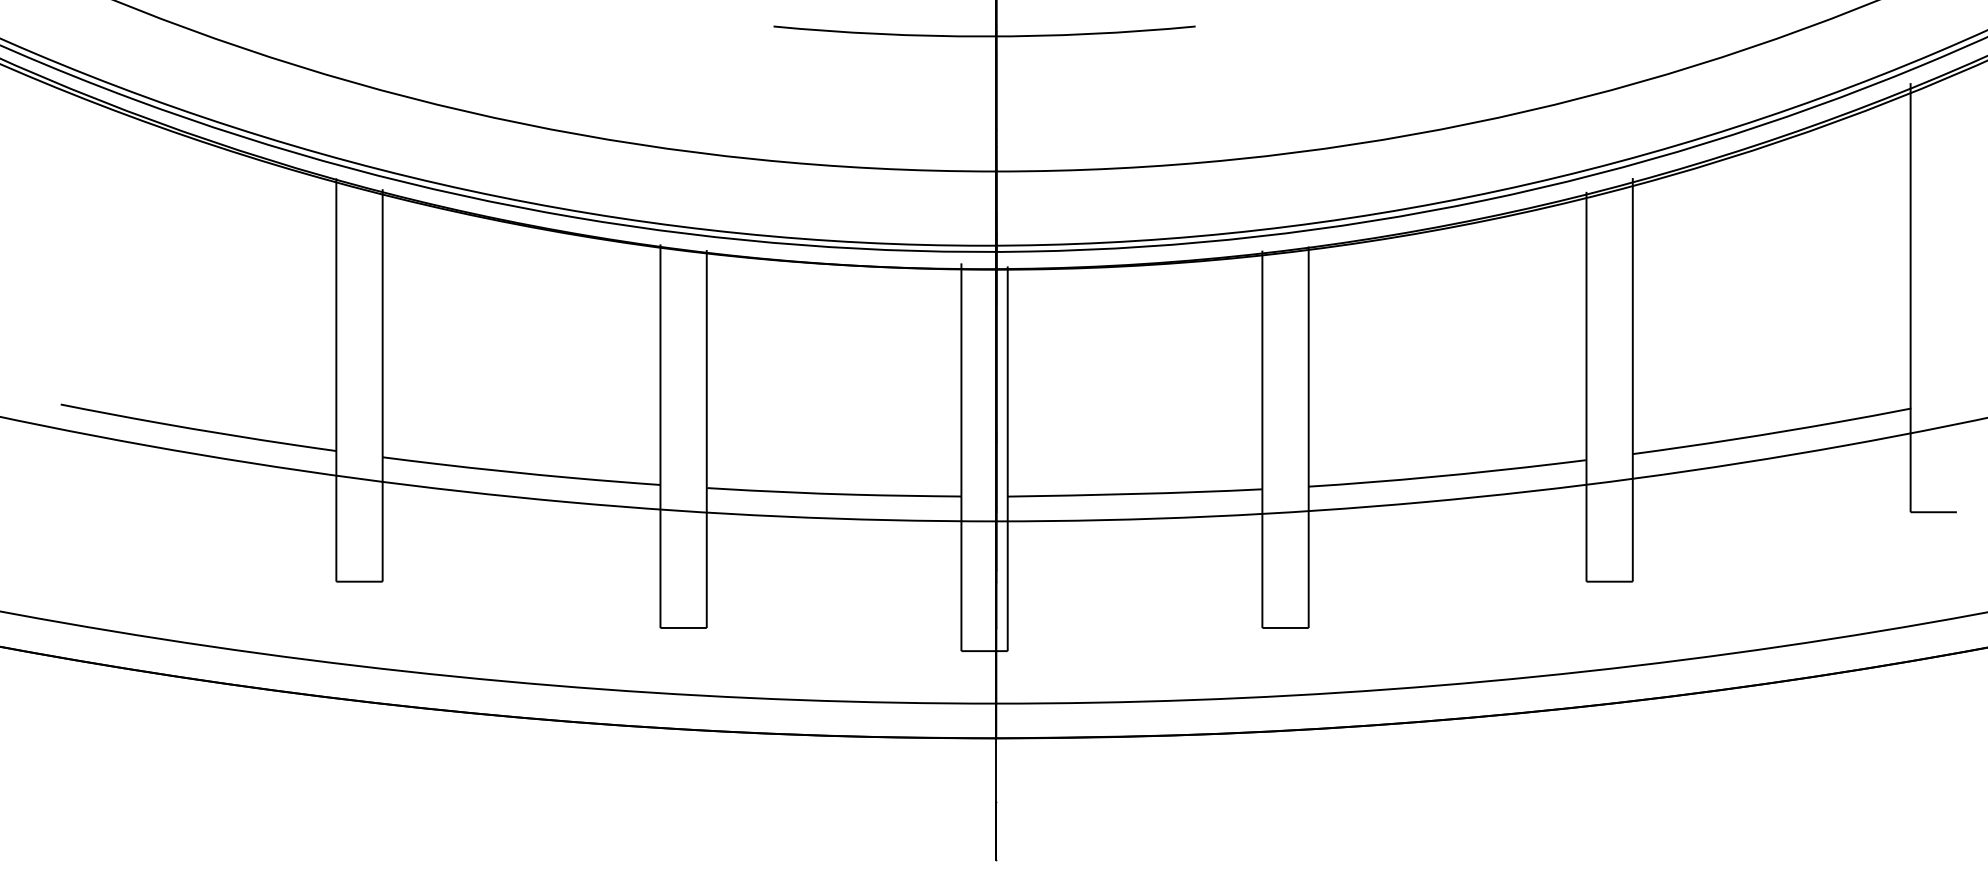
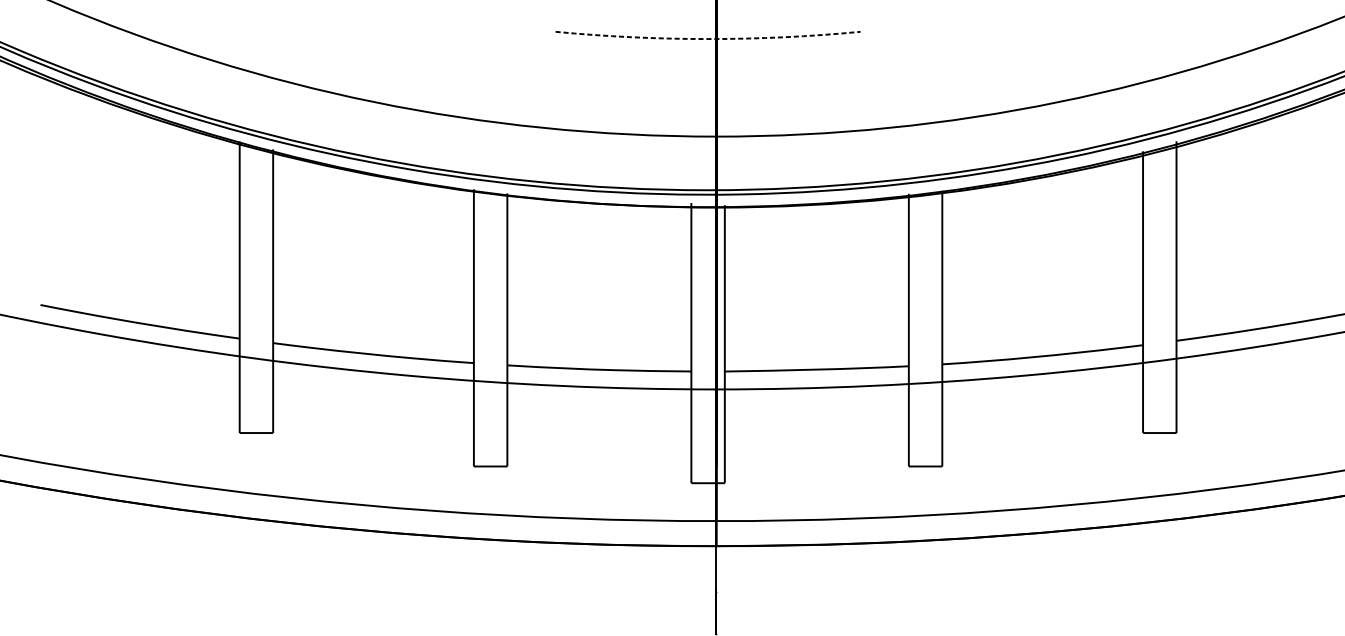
arc: (984, 36) -> (708, 39), solid -> dashed

